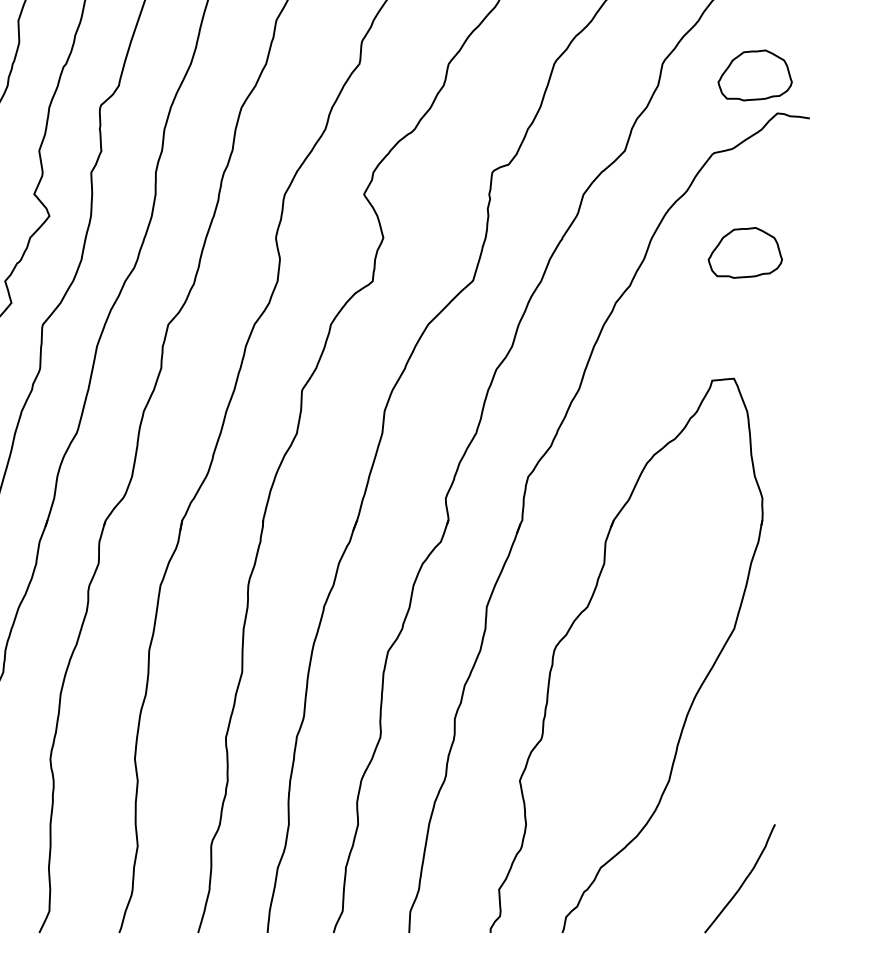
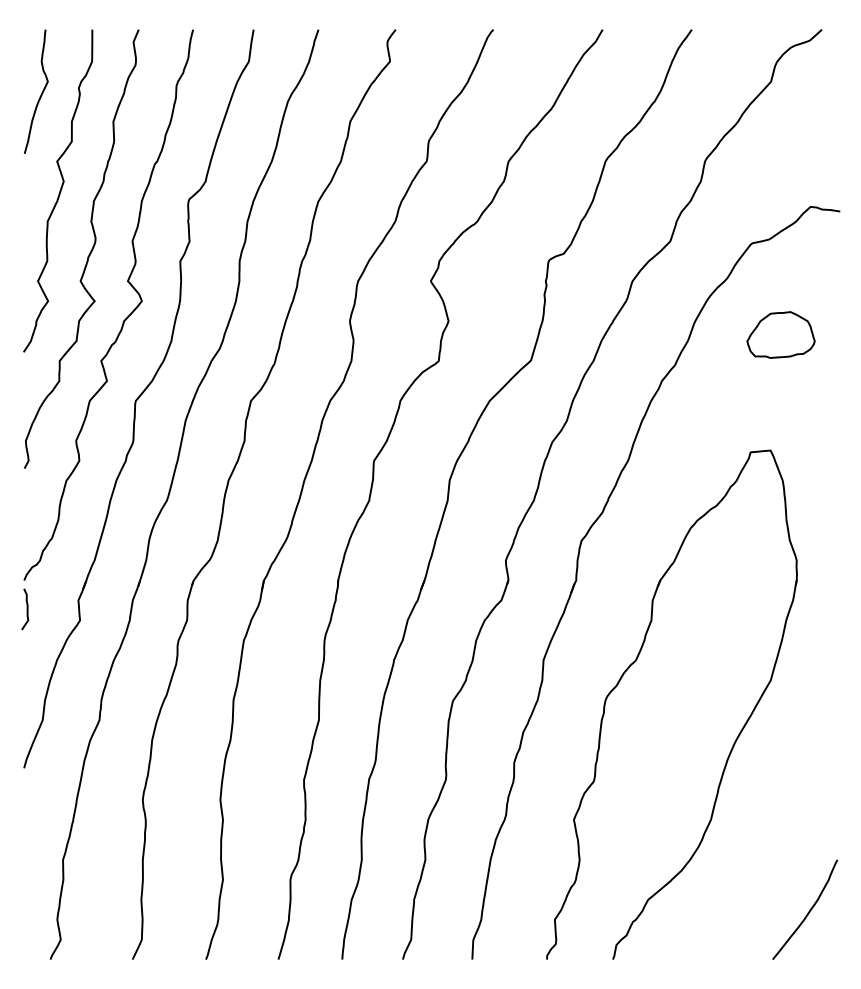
part: (754, 74) -> (789, 171), removed
curve: (743, 880) -> (808, 911), moved

